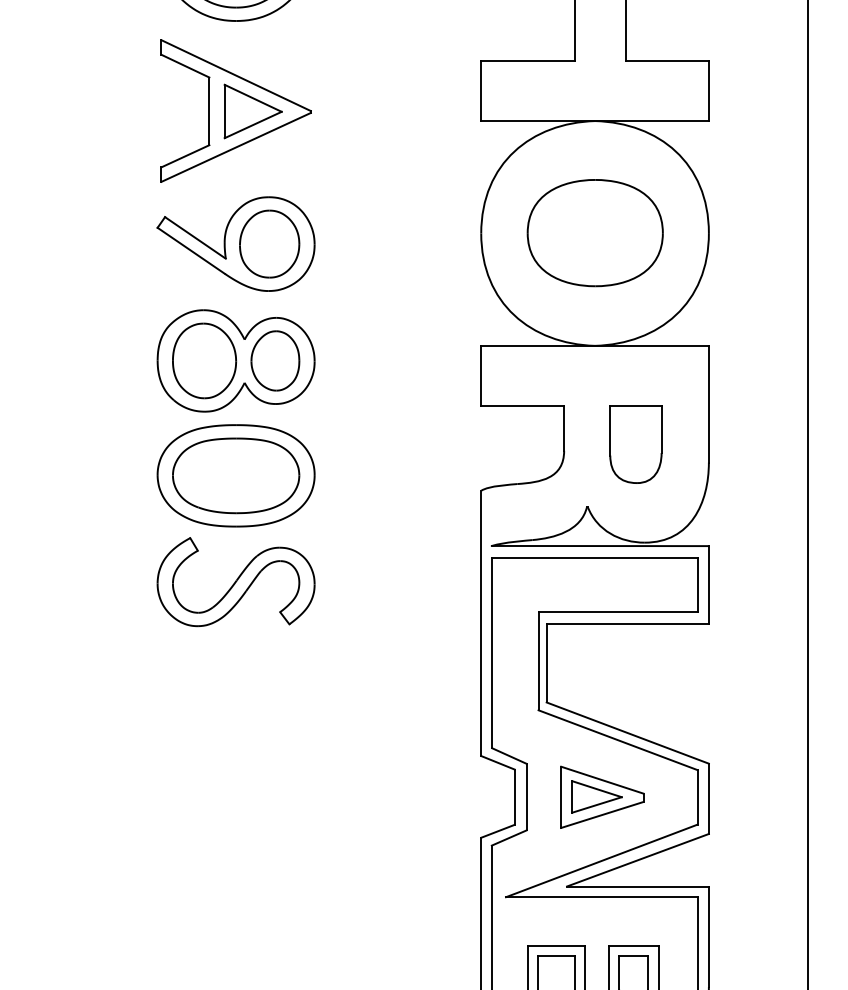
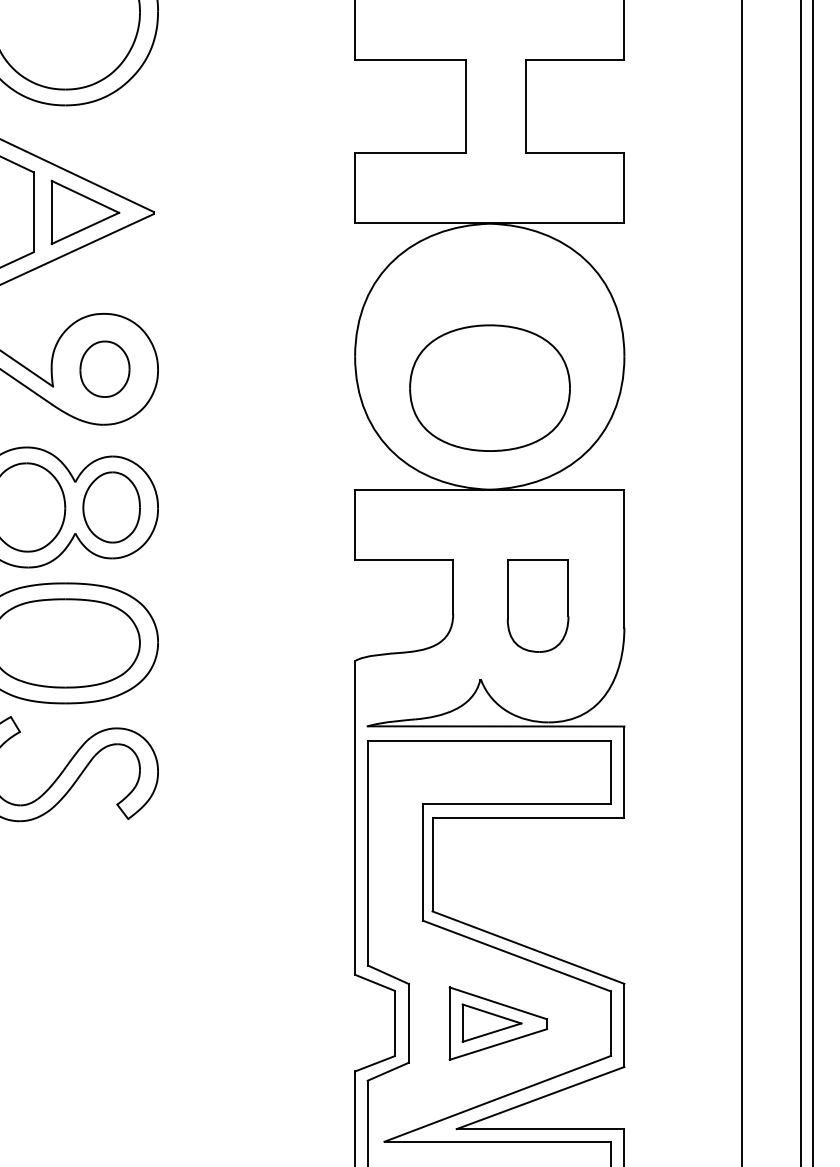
part: (594, 233) -> (489, 388), moved
part: (269, 243) -> (104, 368), size x0.7

